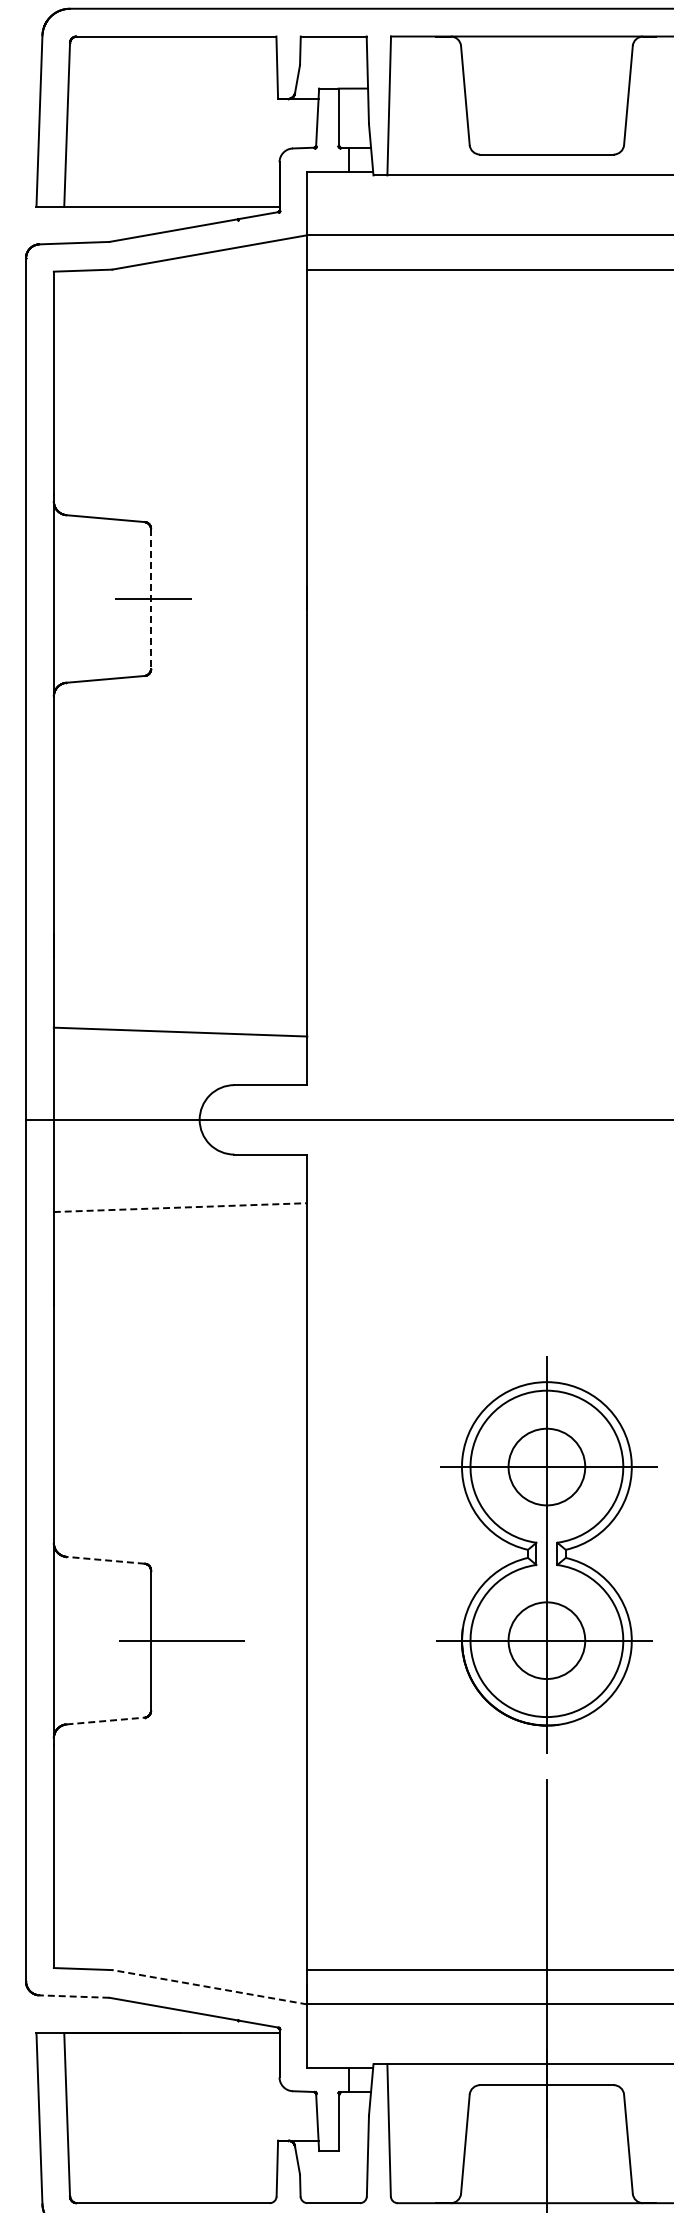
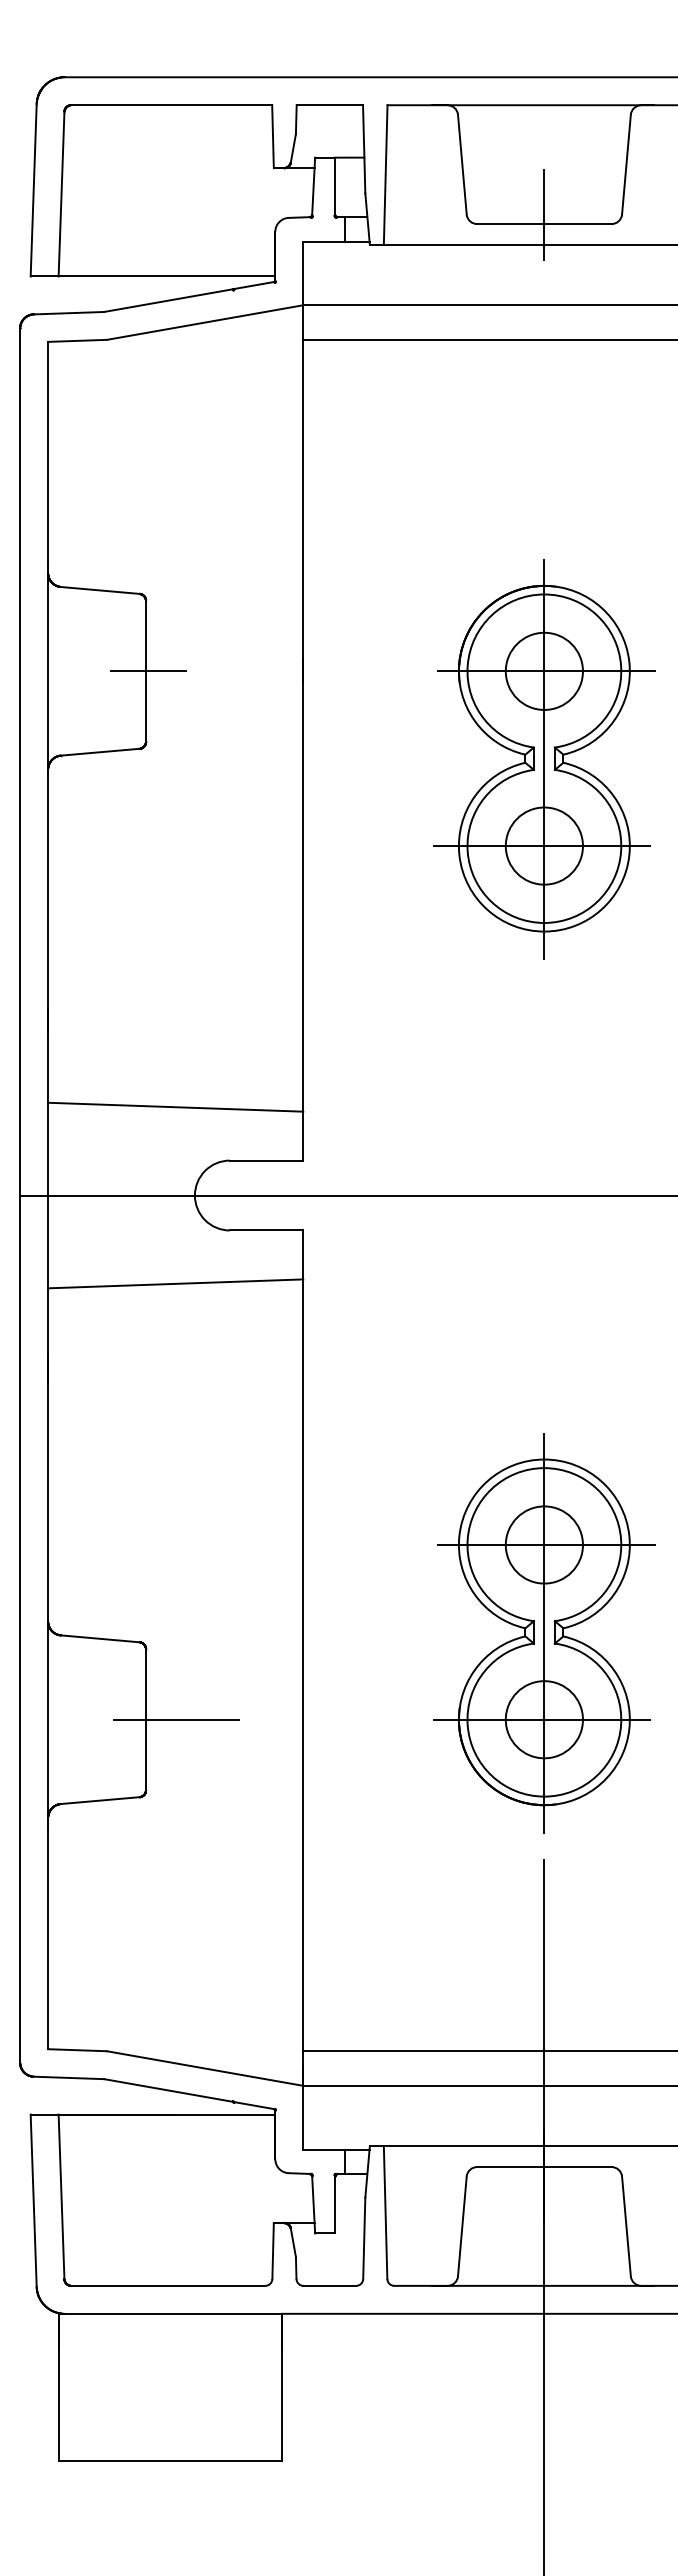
line: (547, 145) -> (544, 214), added
line: (151, 599) -> (146, 671), dashed -> solid
part: (547, 686) -> (544, 759), added
line: (180, 1207) -> (175, 1283), dashed -> solid
line: (105, 1559) -> (100, 1638), dashed -> solid
line: (105, 1720) -> (100, 1800), dashed -> solid
line: (210, 1987) -> (205, 2068), dashed -> solid
line: (74, 1996) -> (68, 2077), dashed -> solid

